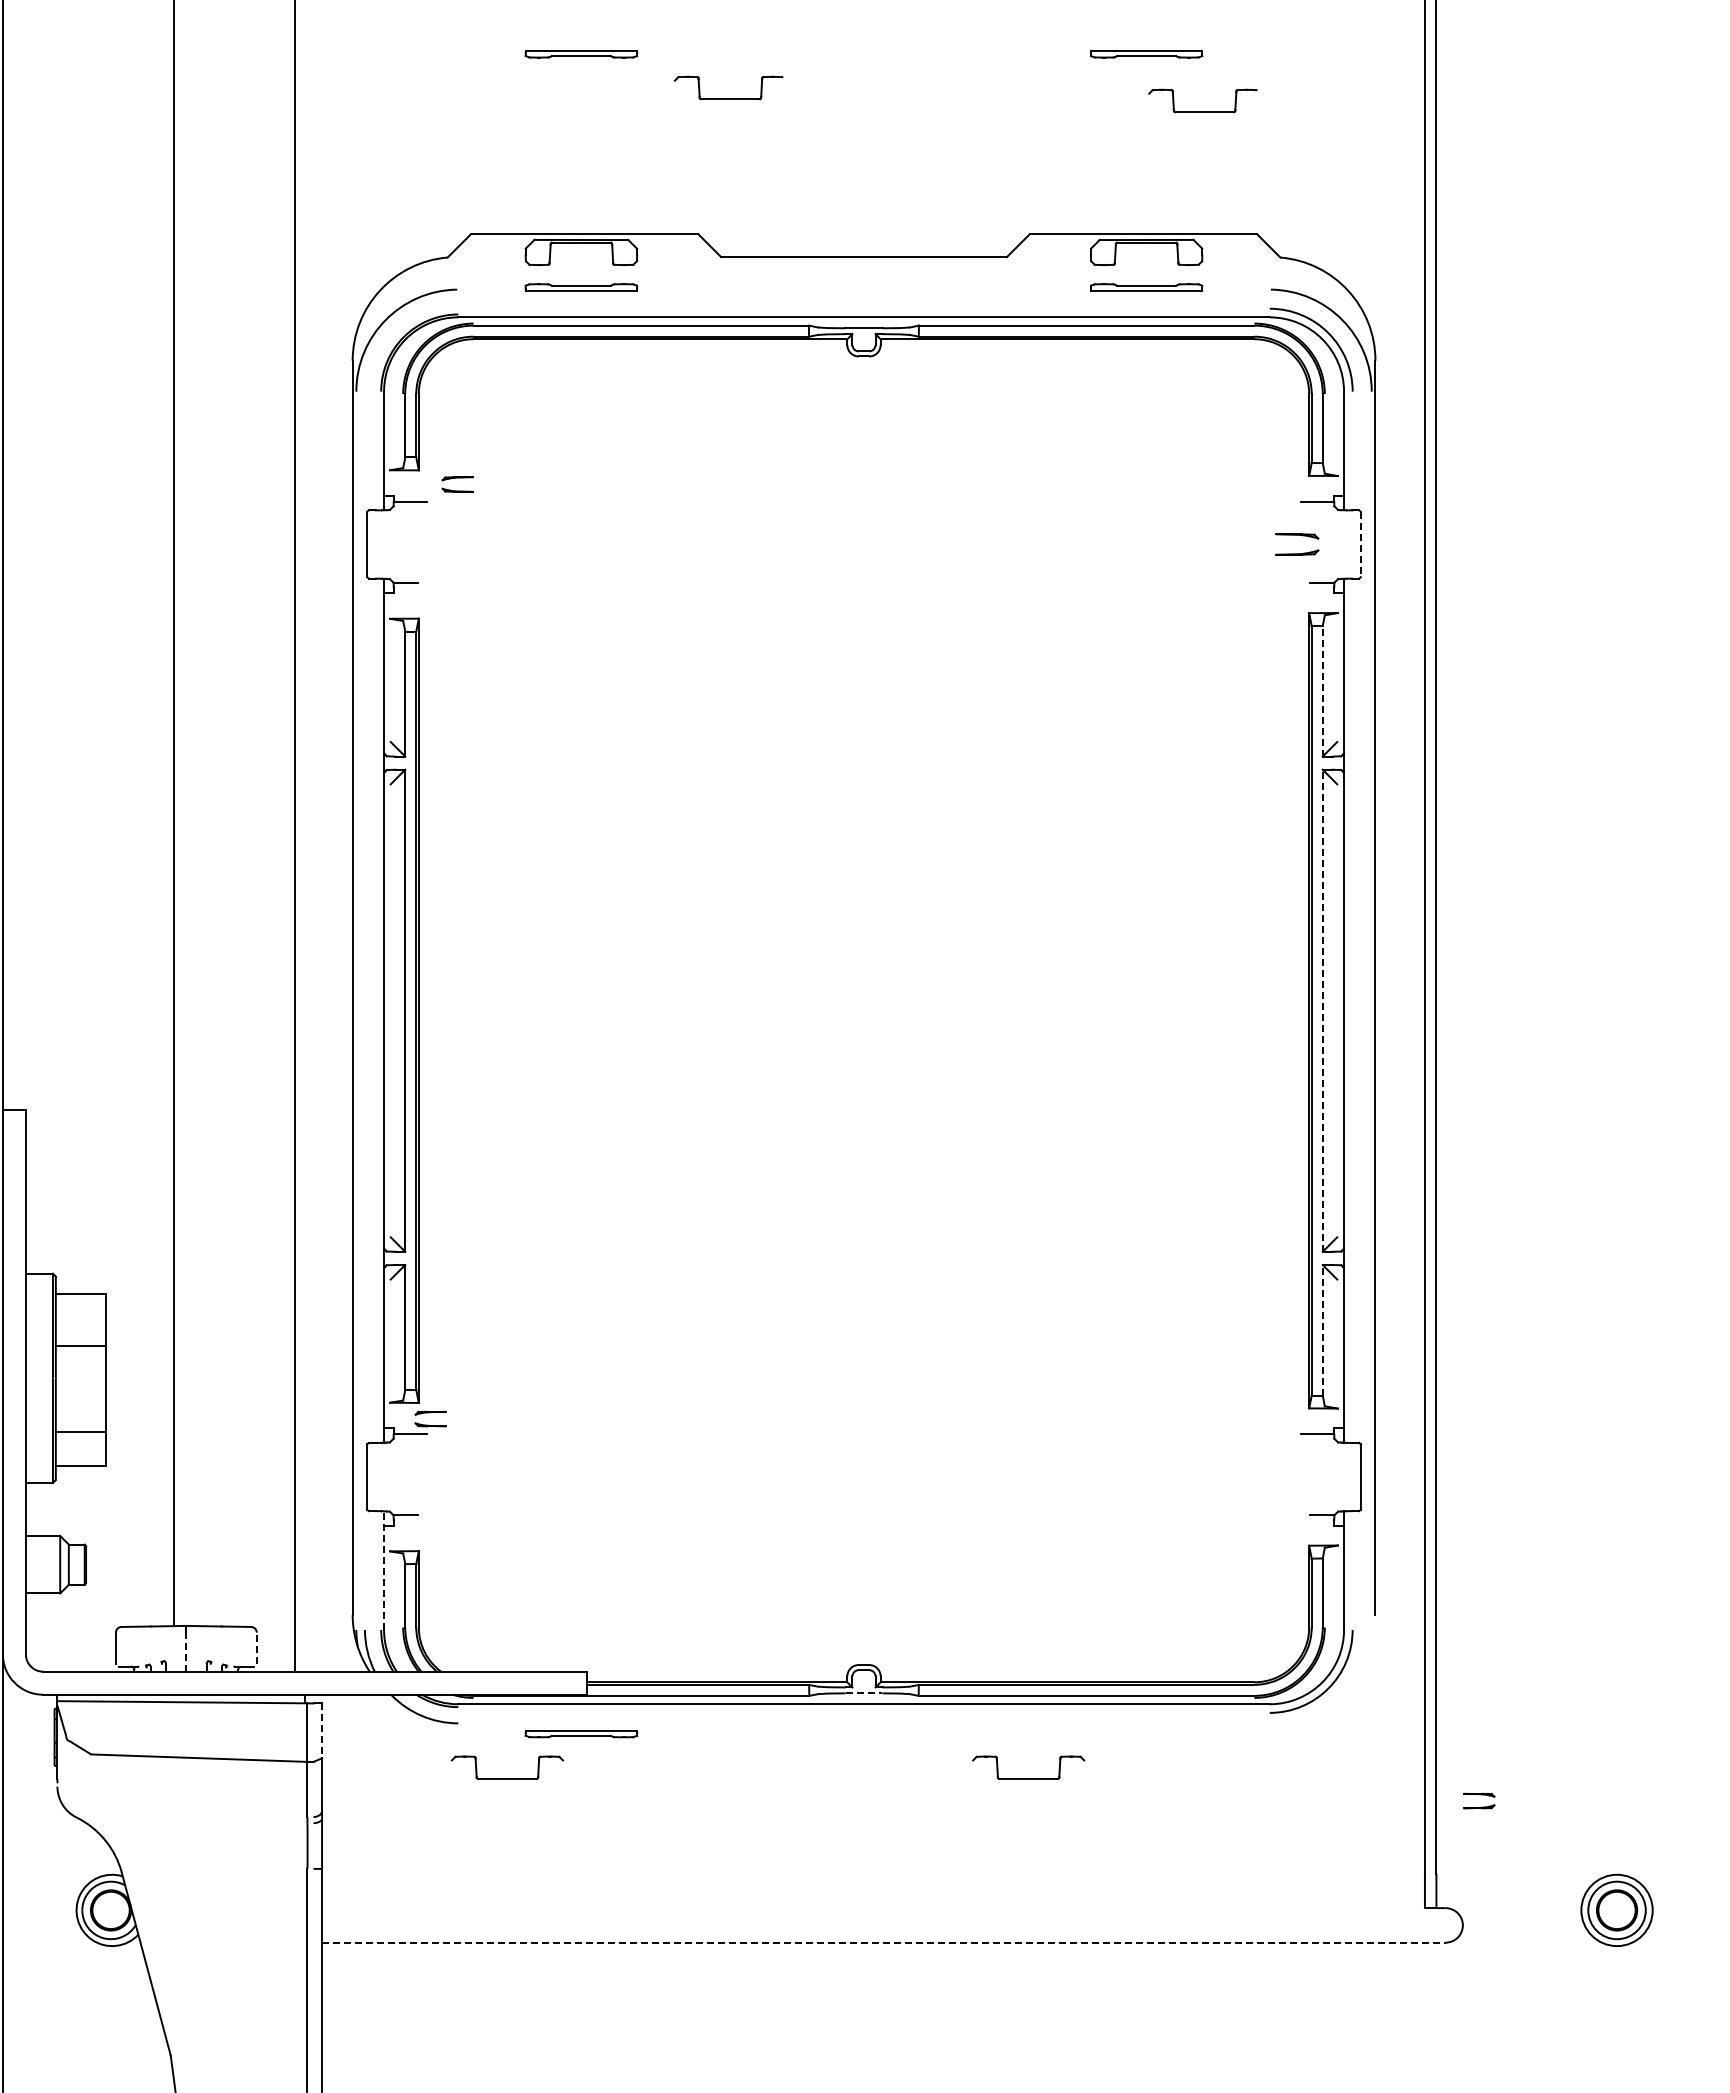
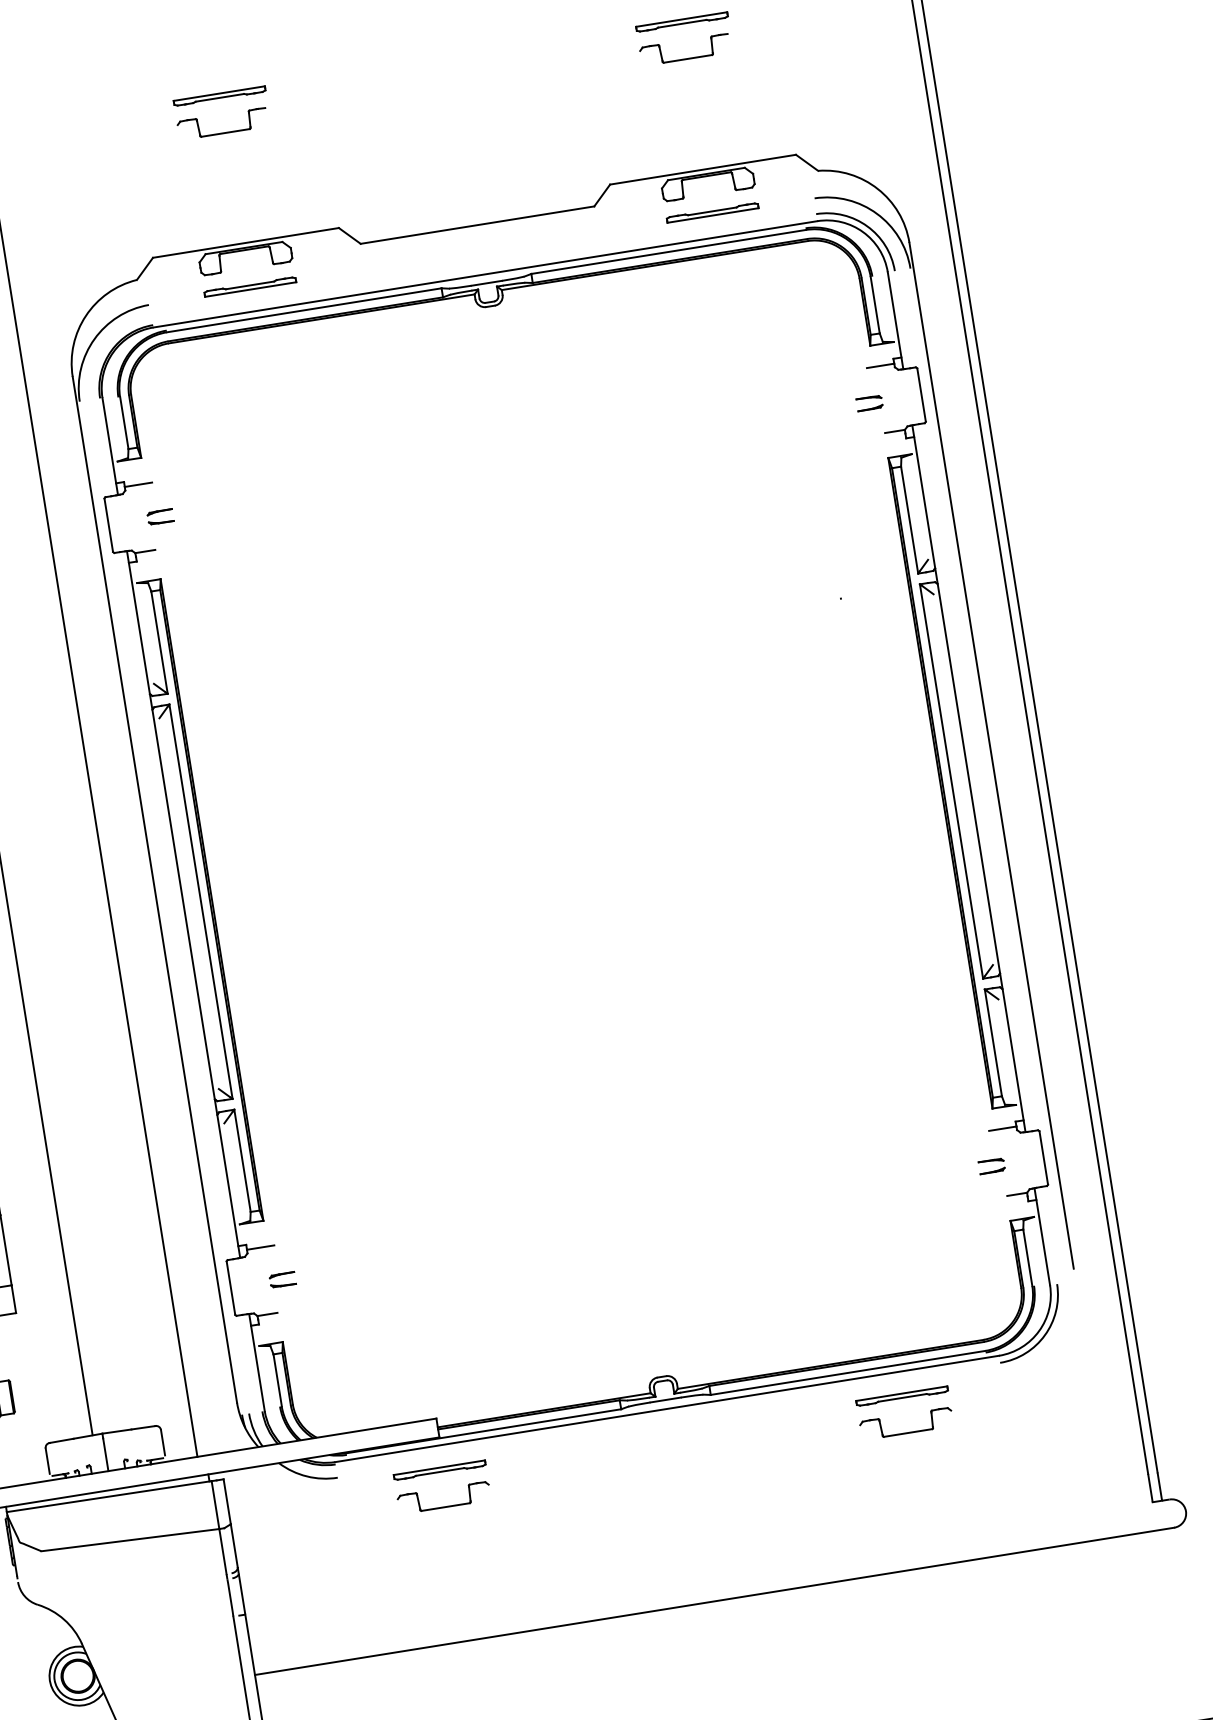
part: (728, 98) -> (223, 132), moved
part: (1202, 111) -> (686, 58), moved
part: (457, 484) -> (160, 516), moved
part: (1297, 544) -> (869, 403), size x0.71
line: (1360, 544) -> (921, 395), dashed -> solid
line: (1322, 690) -> (909, 519), dashed -> solid
line: (1322, 1010) -> (951, 781), dashed -> solid
line: (1322, 1329) -> (993, 1042), dashed -> solid
part: (430, 1418) -> (282, 1279), moved
line: (384, 1570) -> (257, 1362), dashed -> solid
line: (256, 1648) -> (162, 1442), dashed -> solid
line: (186, 1651) -> (105, 1454), dashed -> solid
line: (864, 1693) -> (666, 1400), dashed -> solid
line: (322, 1731) -> (227, 1502), dashed -> solid
part: (1146, 1734) -> (902, 1396), added
part: (506, 1778) -> (444, 1506), moved
part: (1028, 1778) -> (907, 1432), moved
part: (1479, 1800) -> (991, 1165), moved
line: (883, 1942) -> (714, 1601), dashed -> solid

